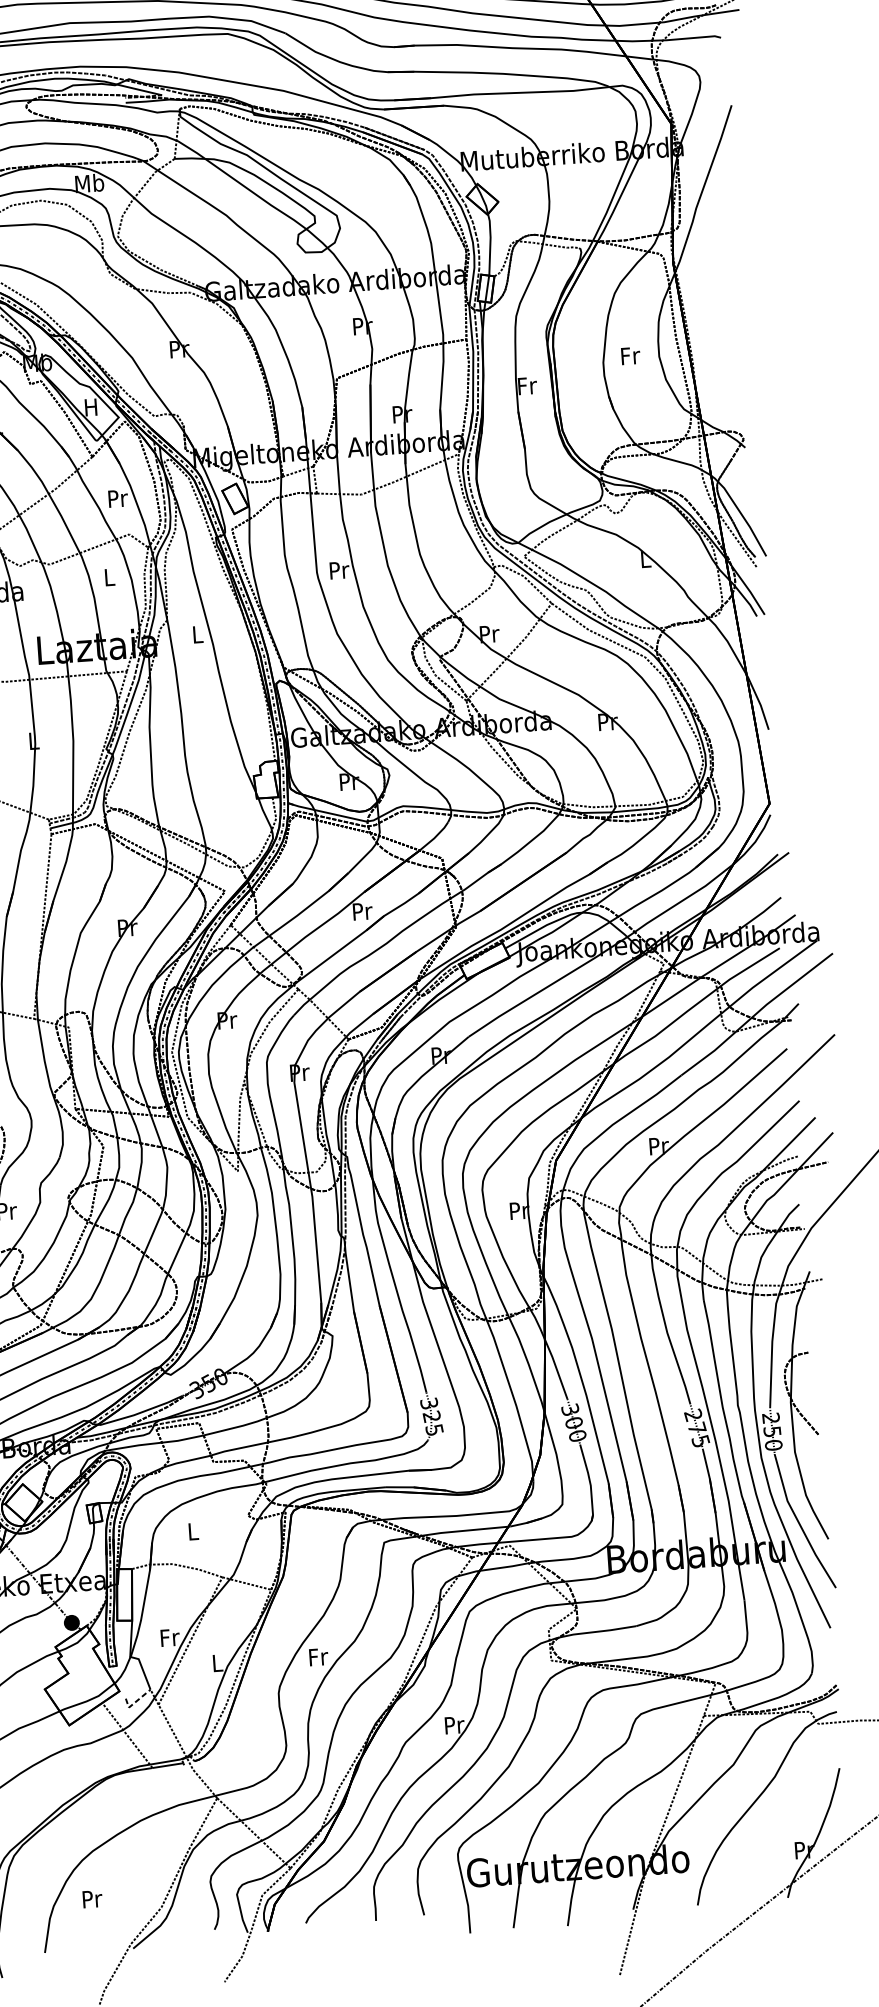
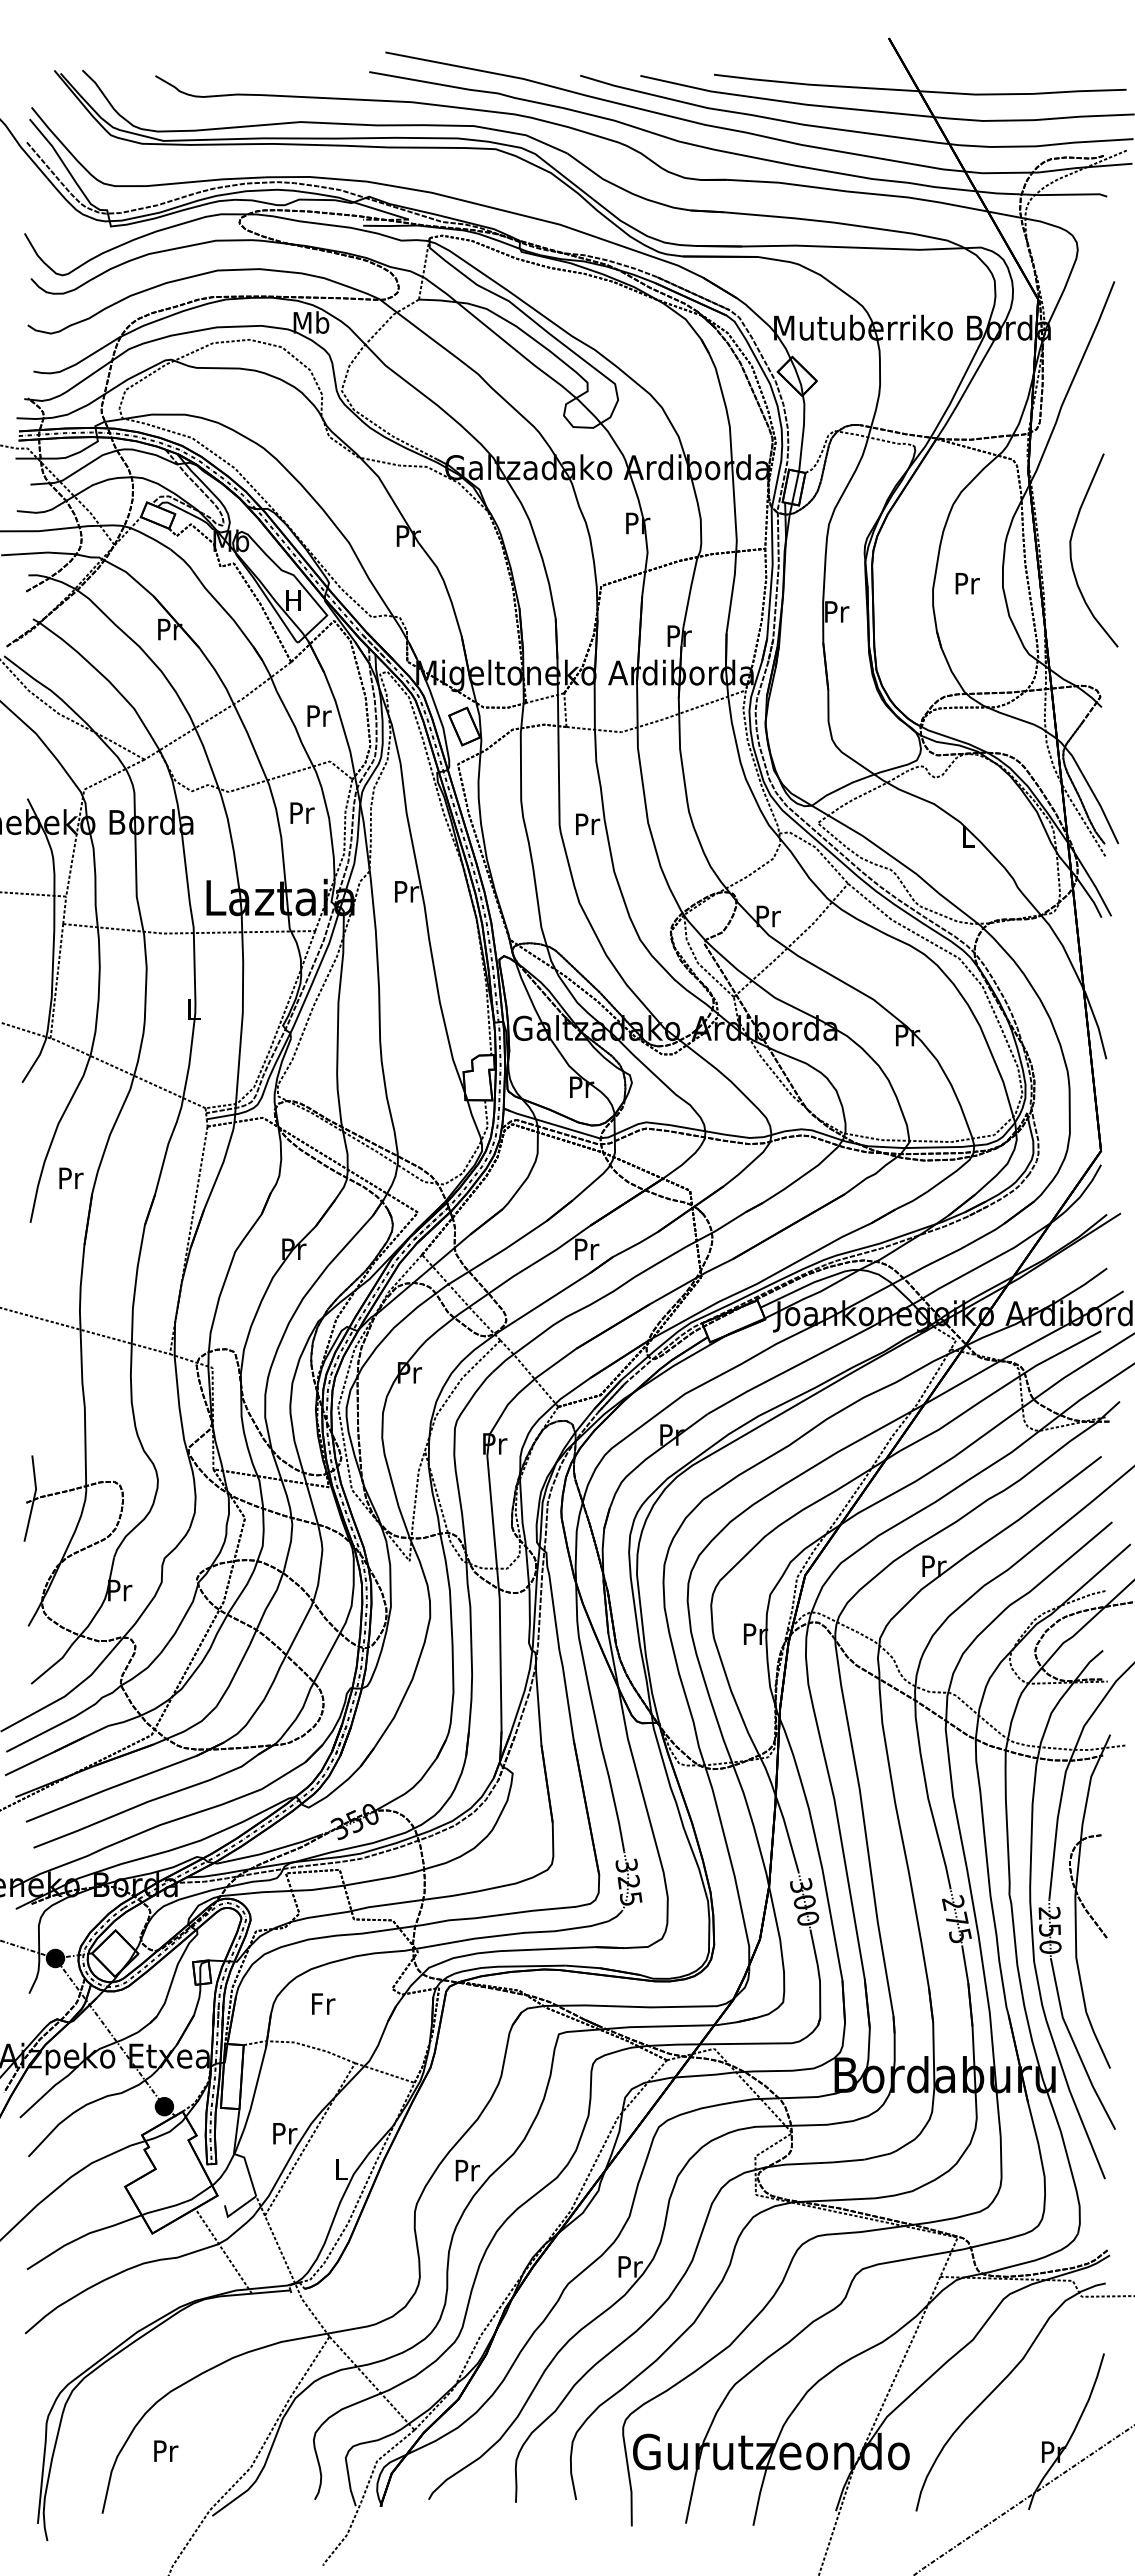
curve: (712, 323) -> (1071, 550), added
text: (630, 355) -> (967, 583), Fr -> Pr
text: (527, 385) -> (837, 611), Fr -> Pr
text: (110, 576) -> (302, 812), L -> Pr
text: (198, 634) -> (407, 891), L -> Pr
text: (193, 1531) -> (323, 2003), L -> Fr
text: (170, 1637) -> (285, 2133), Fr -> Pr
text: (318, 1657) -> (467, 2170), Fr -> Pr
line: (135, 1702) -> (236, 2210), dashed -> solid

